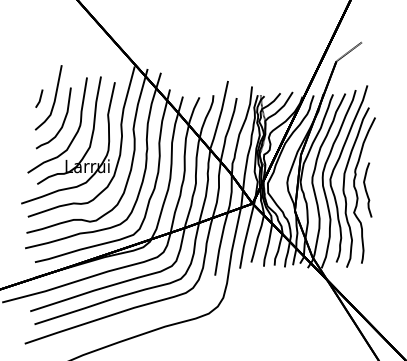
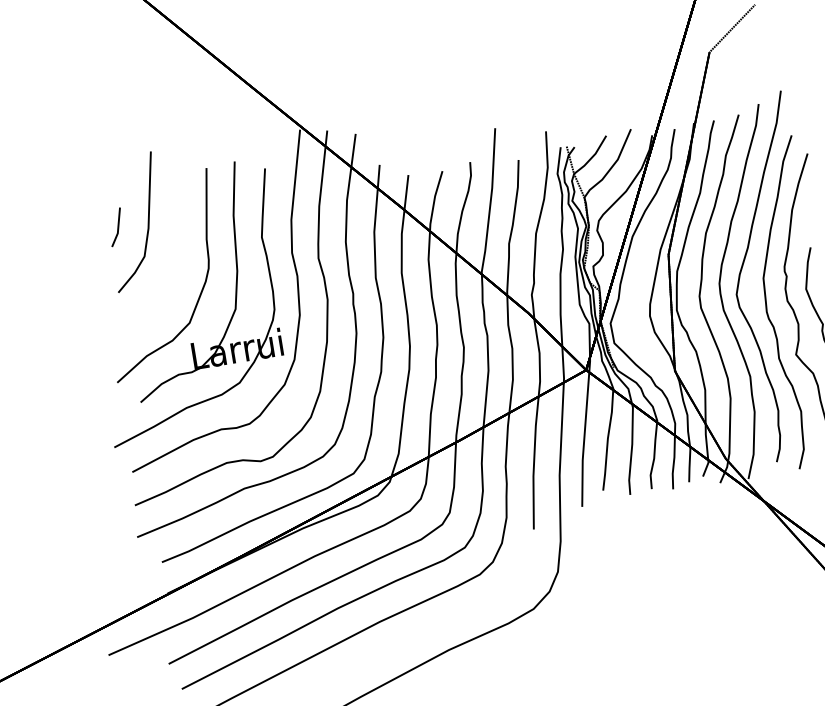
part: (62, 122) -> (171, 268), removed

